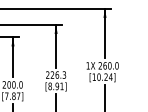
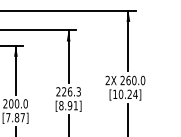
text: (87, 64) -> (107, 79), 1X -> 2X

